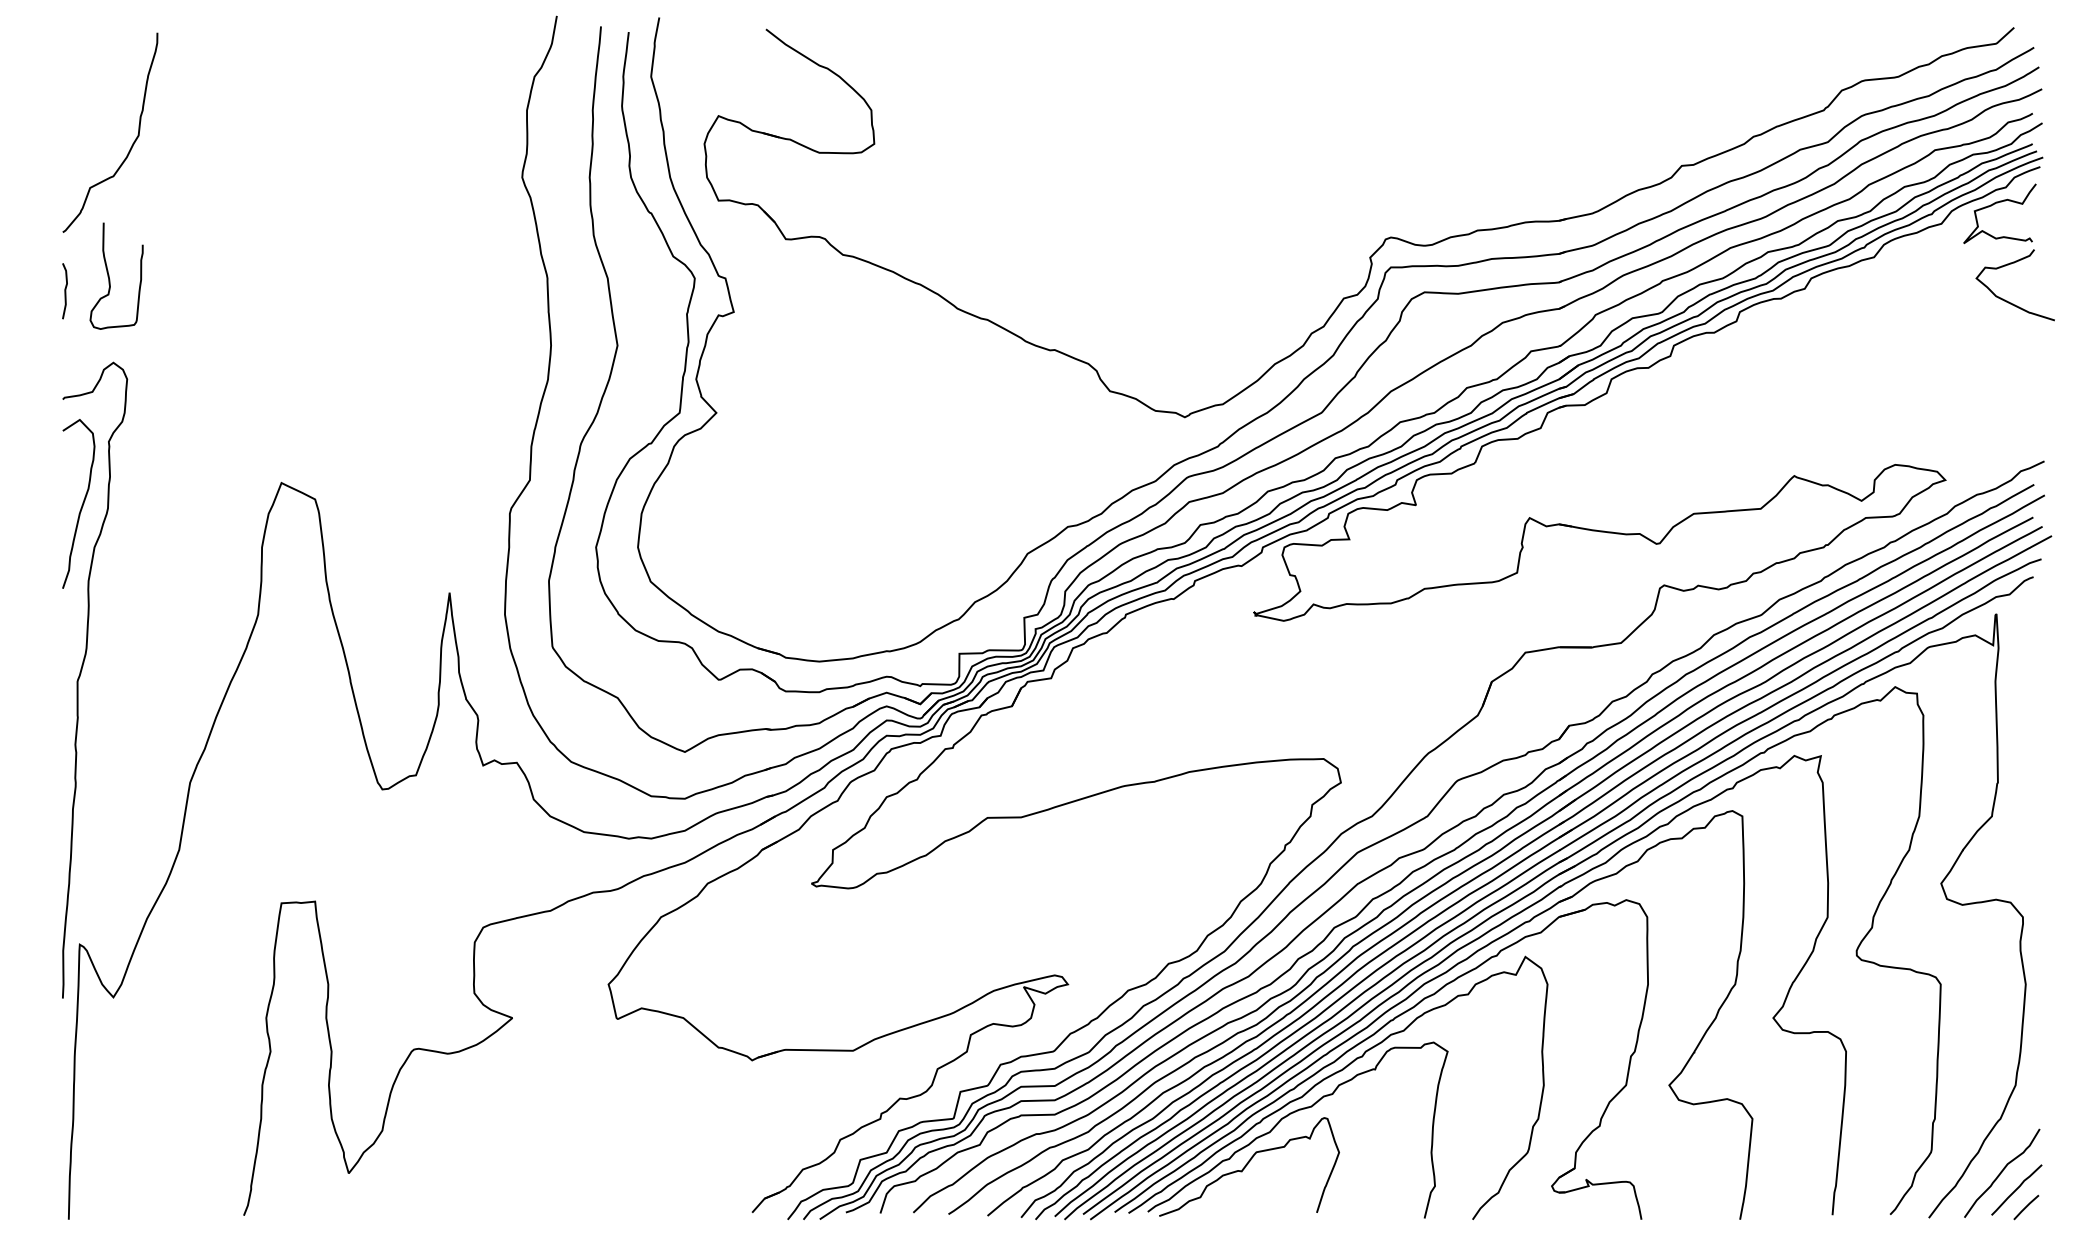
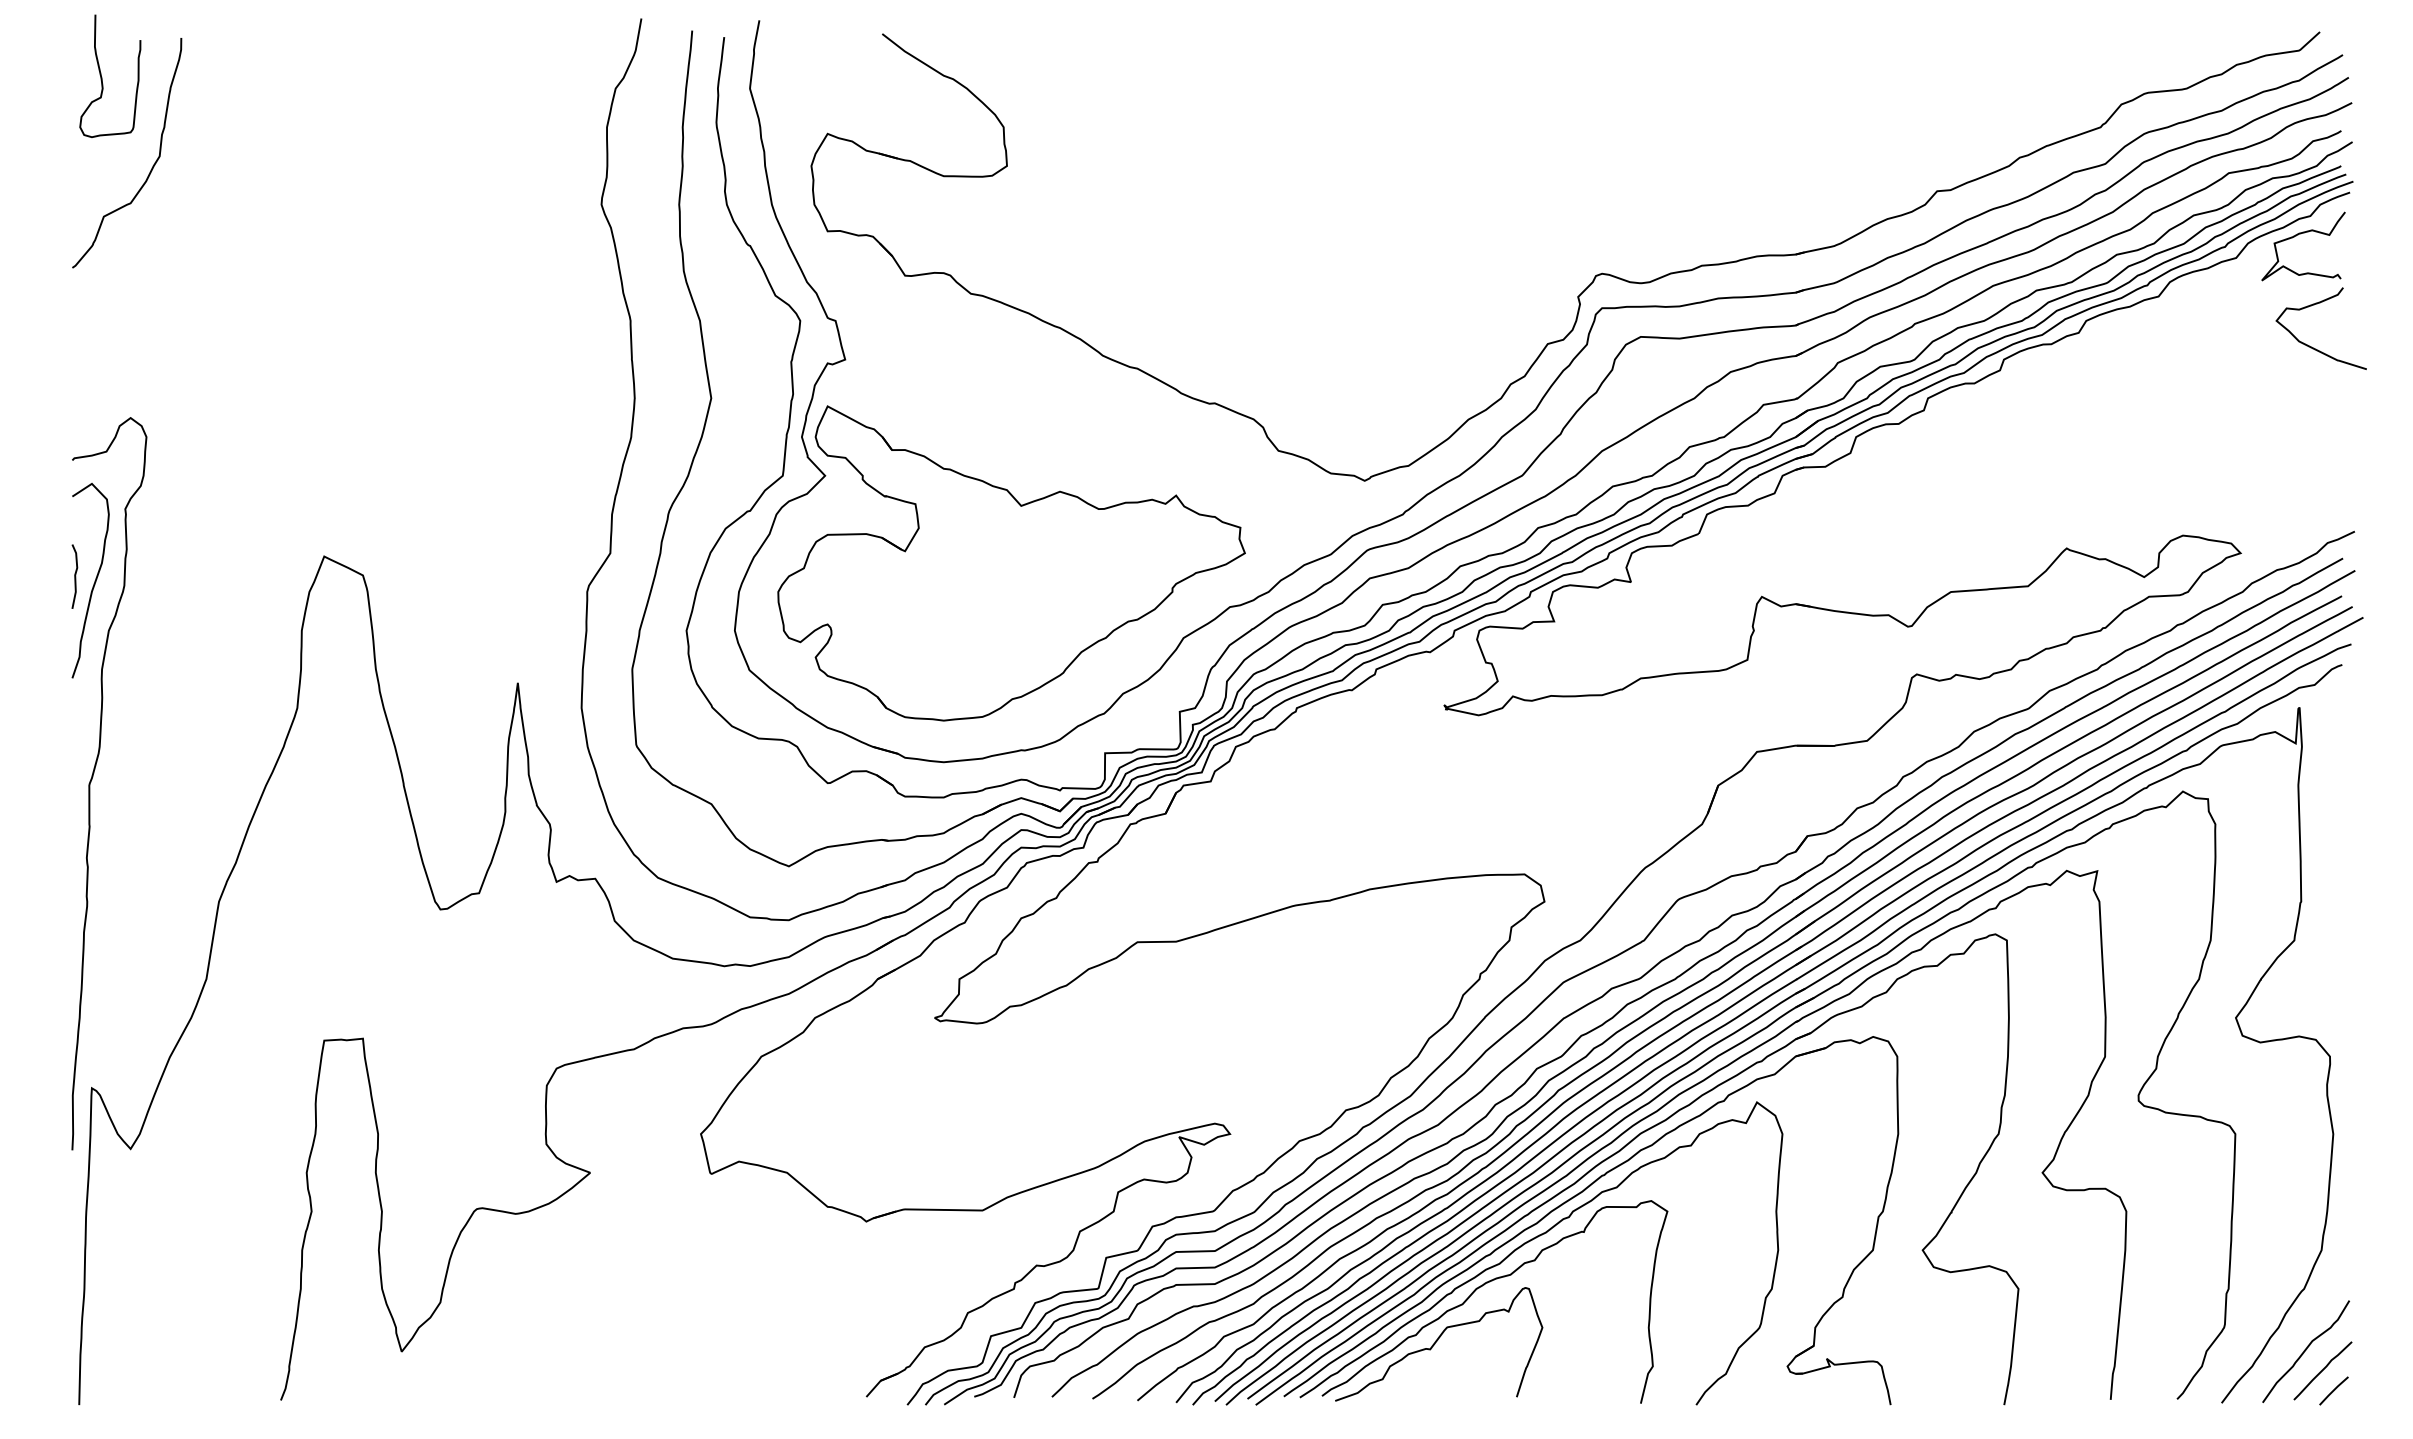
curve: (109, 277) -> (102, 77), moved
curve: (64, 291) -> (74, 576), moved
part: (878, 489) -> (1011, 563), added

